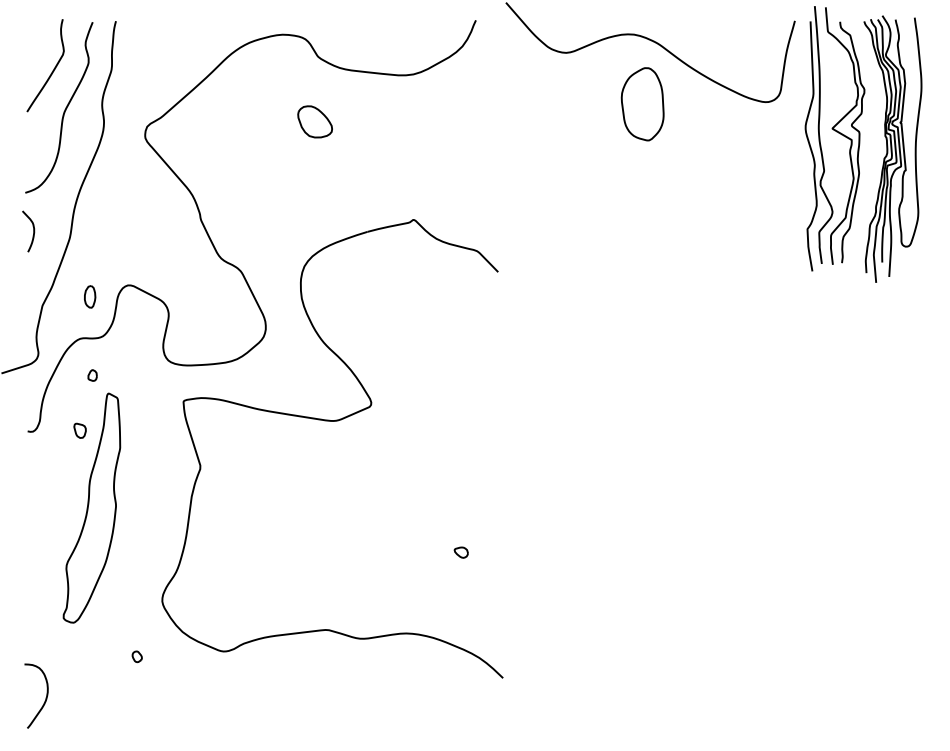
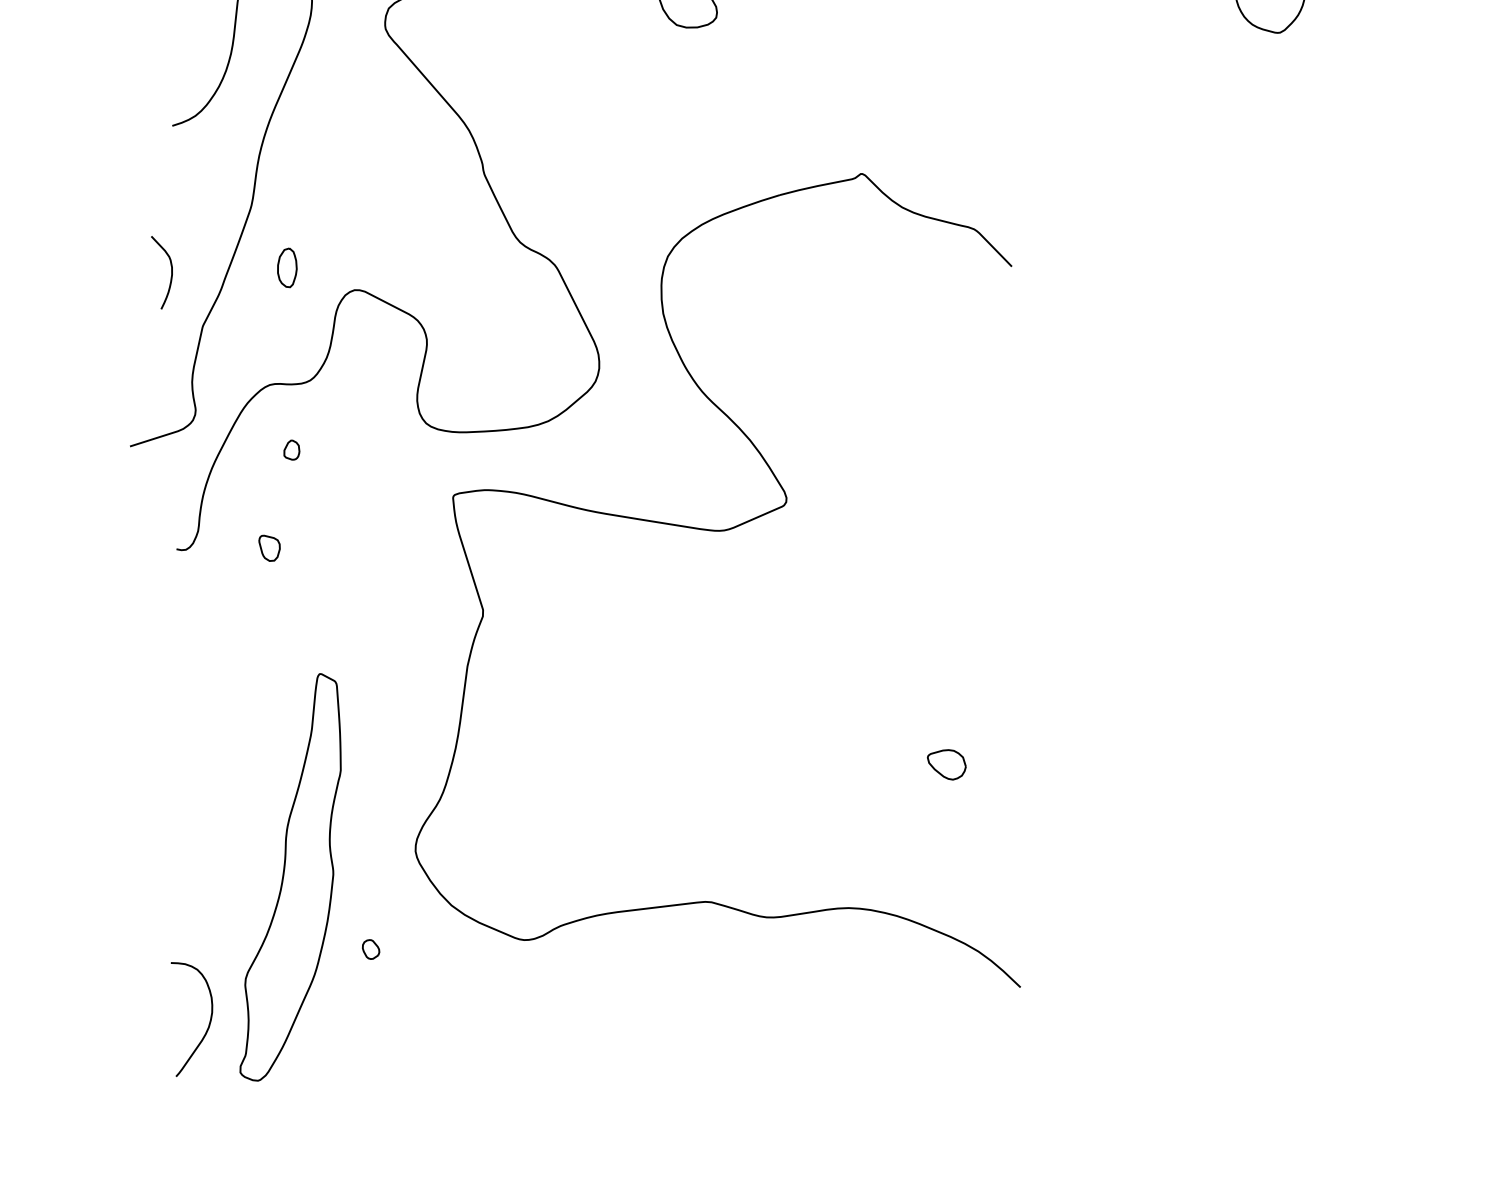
curve: (33, 231) -> (170, 272), moved
part: (90, 296) -> (288, 267), moved
part: (91, 507) -> (289, 876), moved
part: (460, 552) -> (944, 764), size x1.6

